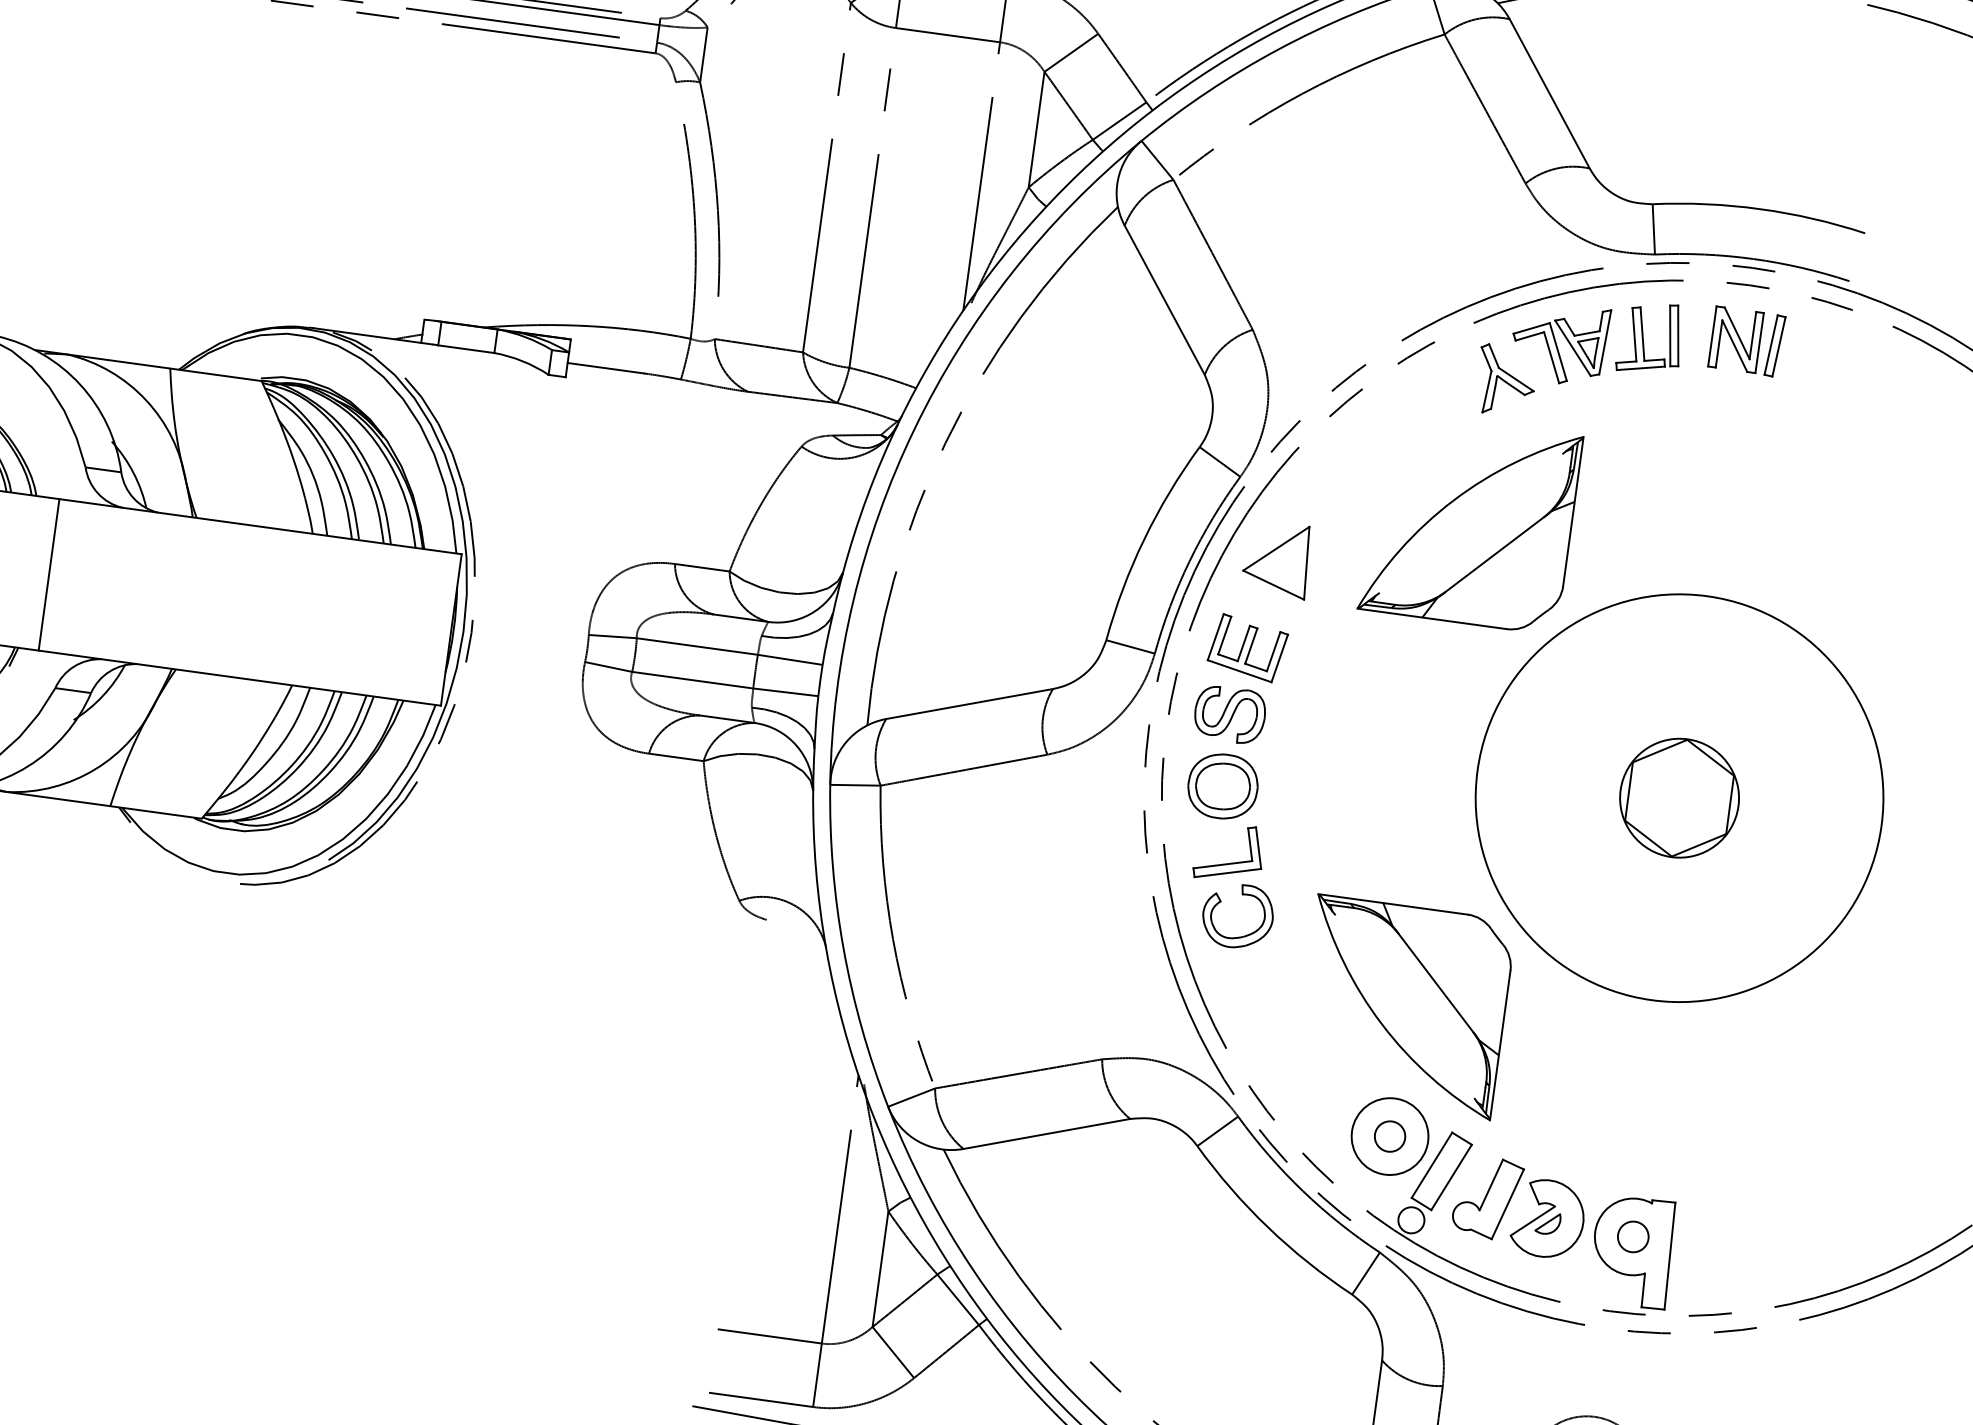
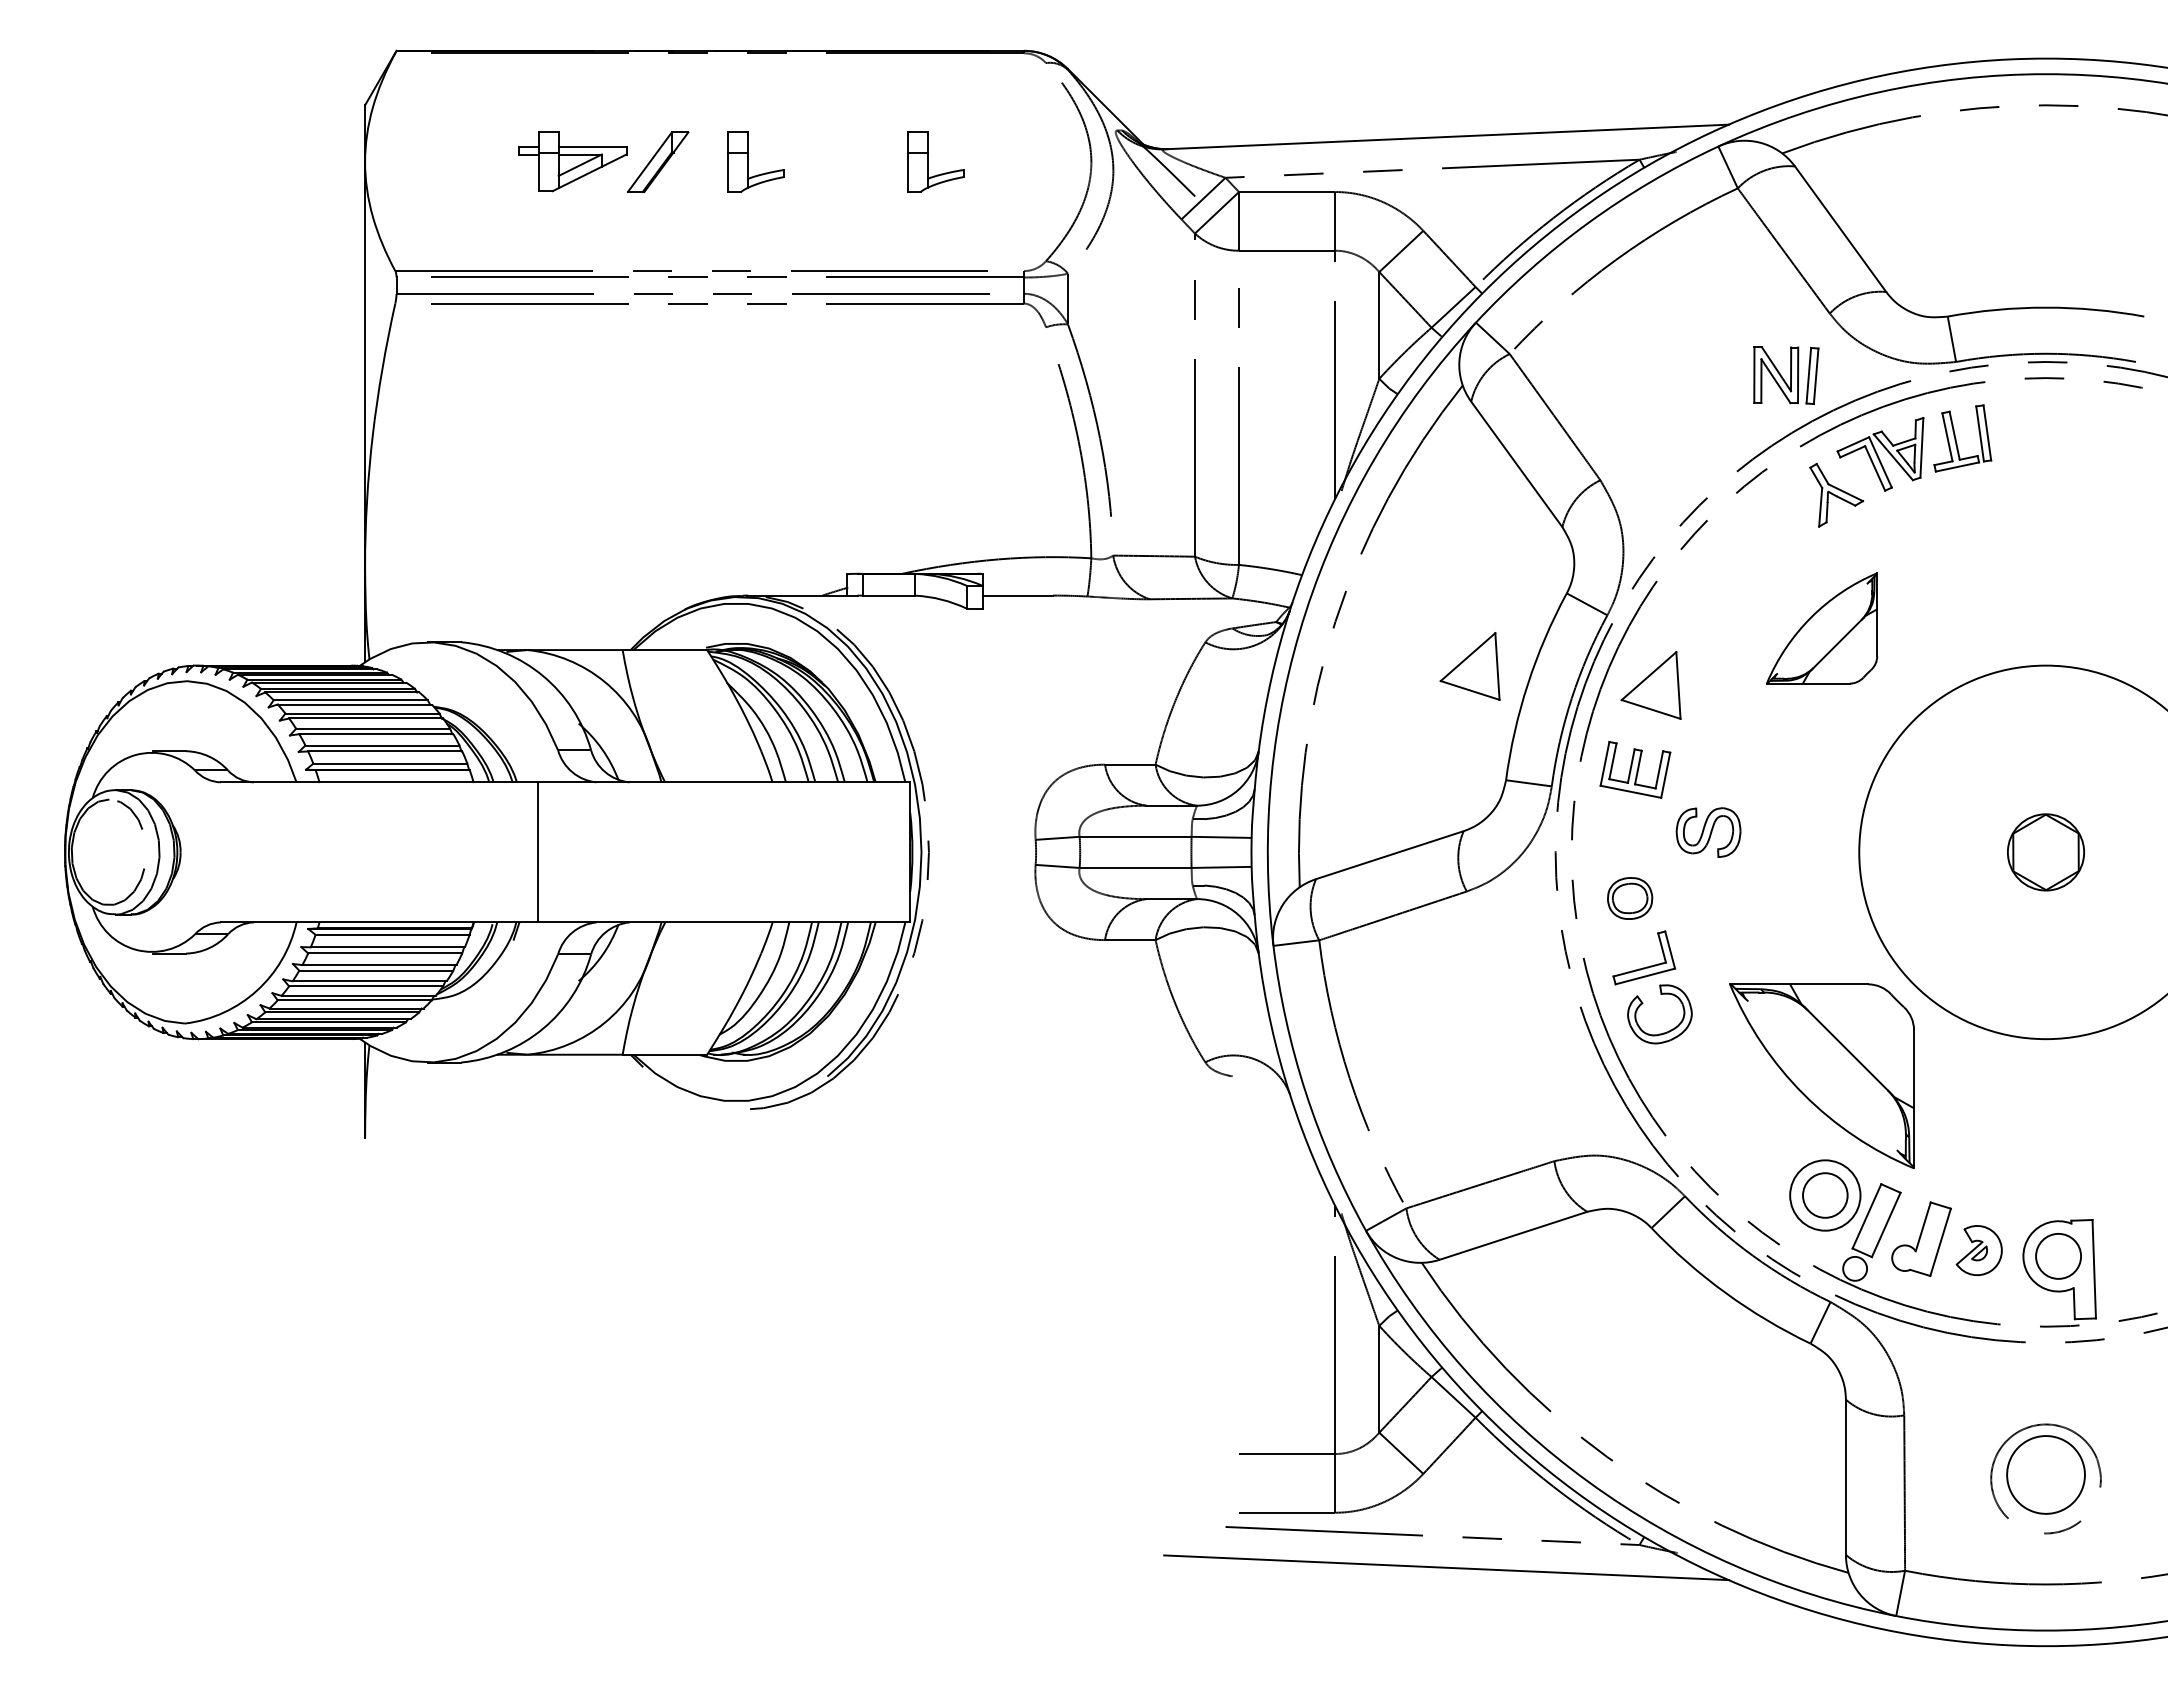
part: (1747, 341) -> (1786, 375), moved
part: (1083, 511) -> (1469, 666), added
part: (1469, 522) -> (1821, 628), size x0.6
part: (1229, 714) -> (1708, 832), moved
part: (1222, 786) -> (1629, 898), size x0.7
part: (1678, 798) -> (2045, 852), size x0.7
circle: (1390, 1136) -> (1825, 1195), size x1.6
part: (1548, 1218) -> (1979, 1250), size x0.7
circle: (1633, 1237) -> (2058, 1256), size x1.6

